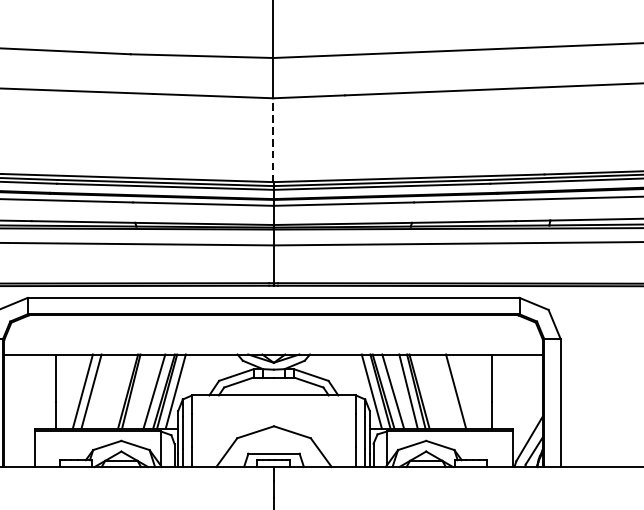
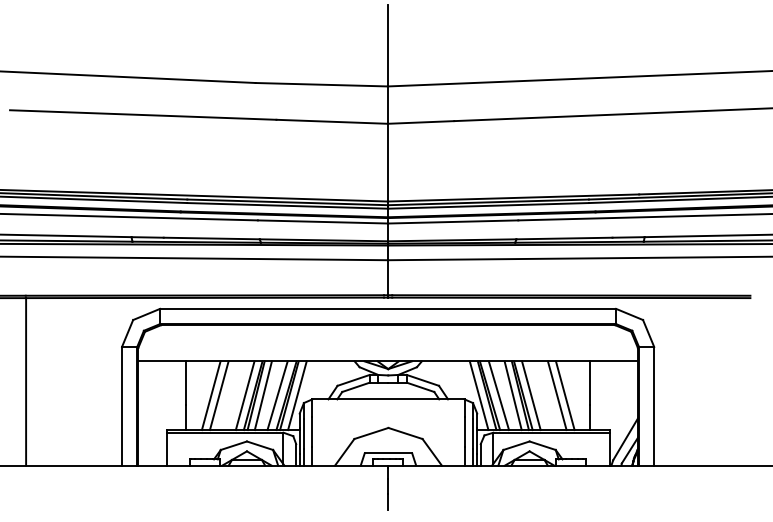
line: (272, 140) -> (387, 162), dashed -> solid
line: (118, 391) -> (244, 395), added
line: (138, 391) -> (262, 395), added
line: (428, 391) -> (531, 395), added
line: (463, 391) -> (564, 395), added

